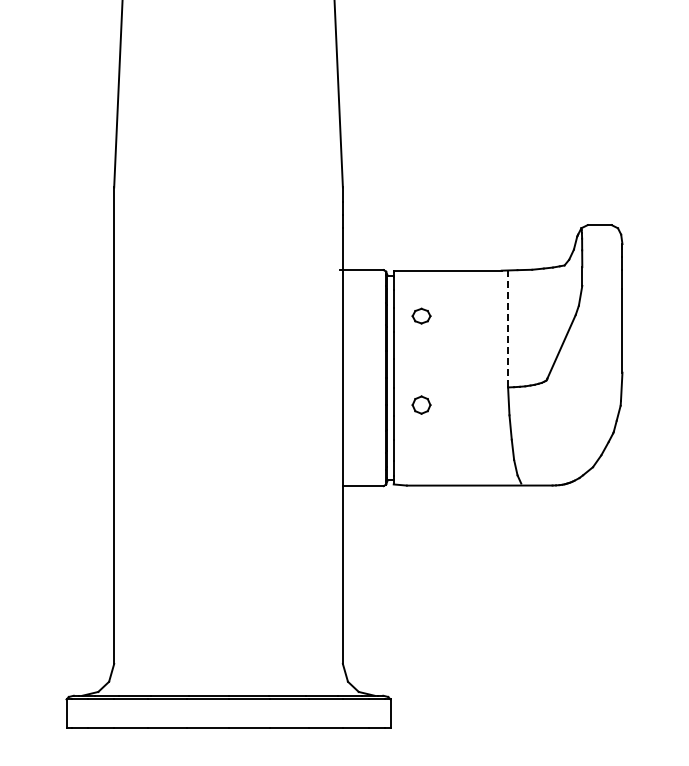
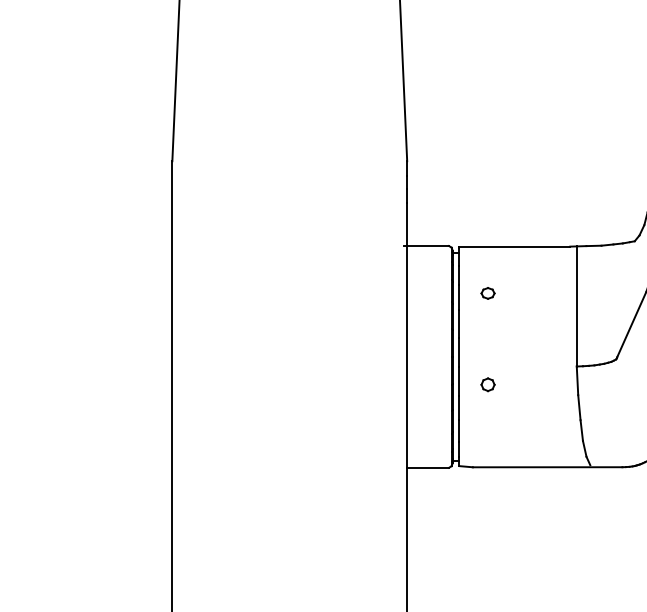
part: (421, 316) -> (487, 293), size x0.71
line: (508, 328) -> (577, 306), dashed -> solid
part: (421, 405) -> (487, 385), size x0.71

